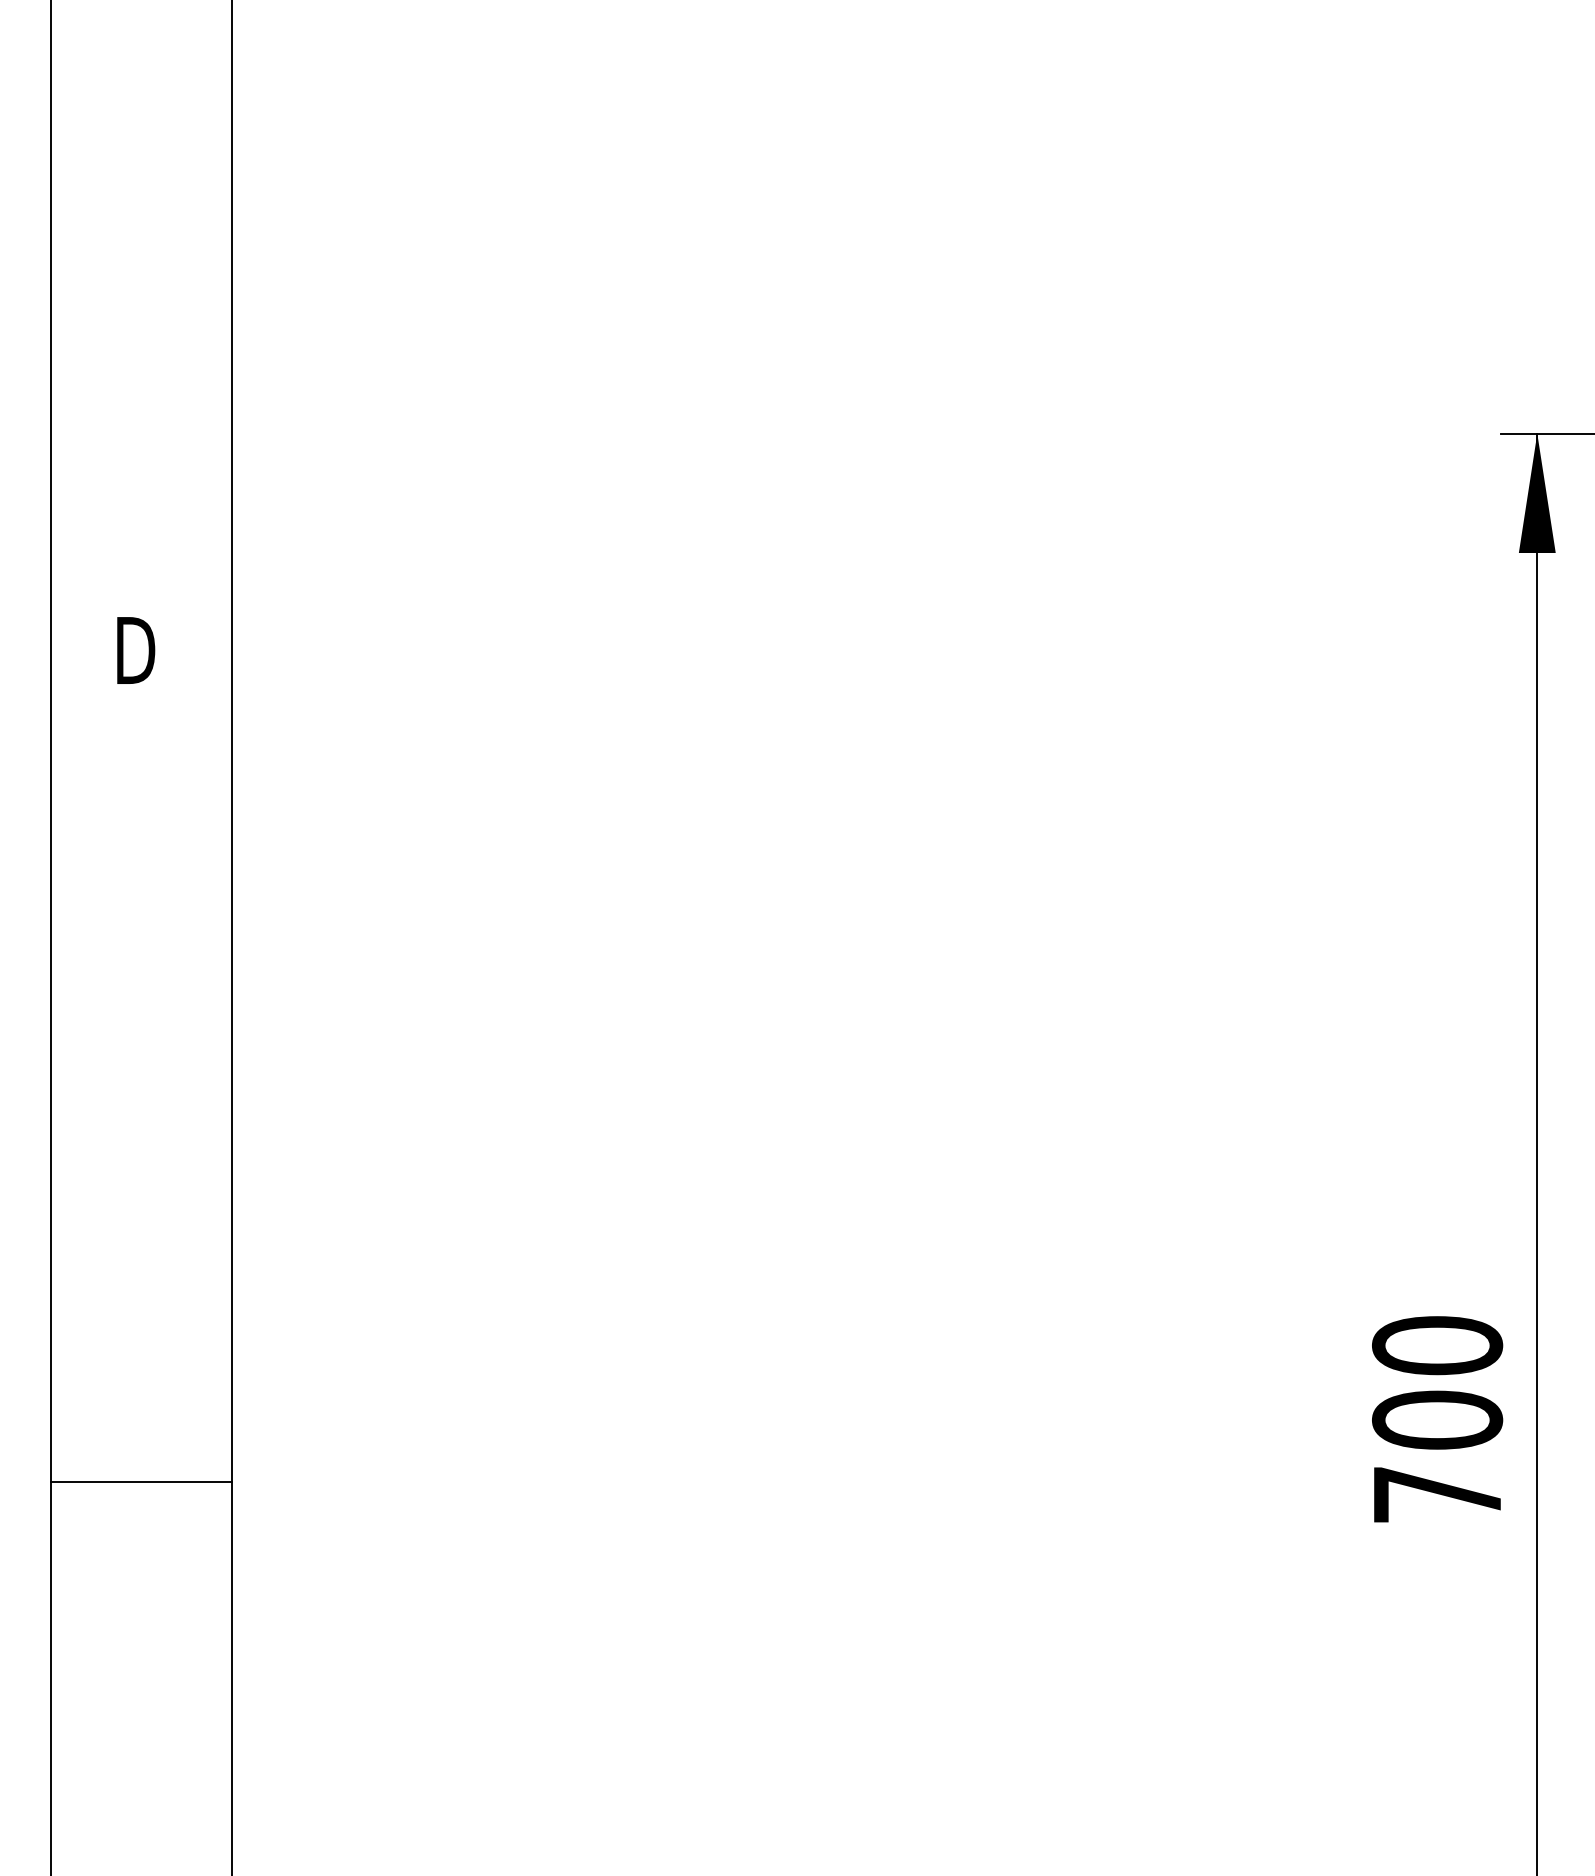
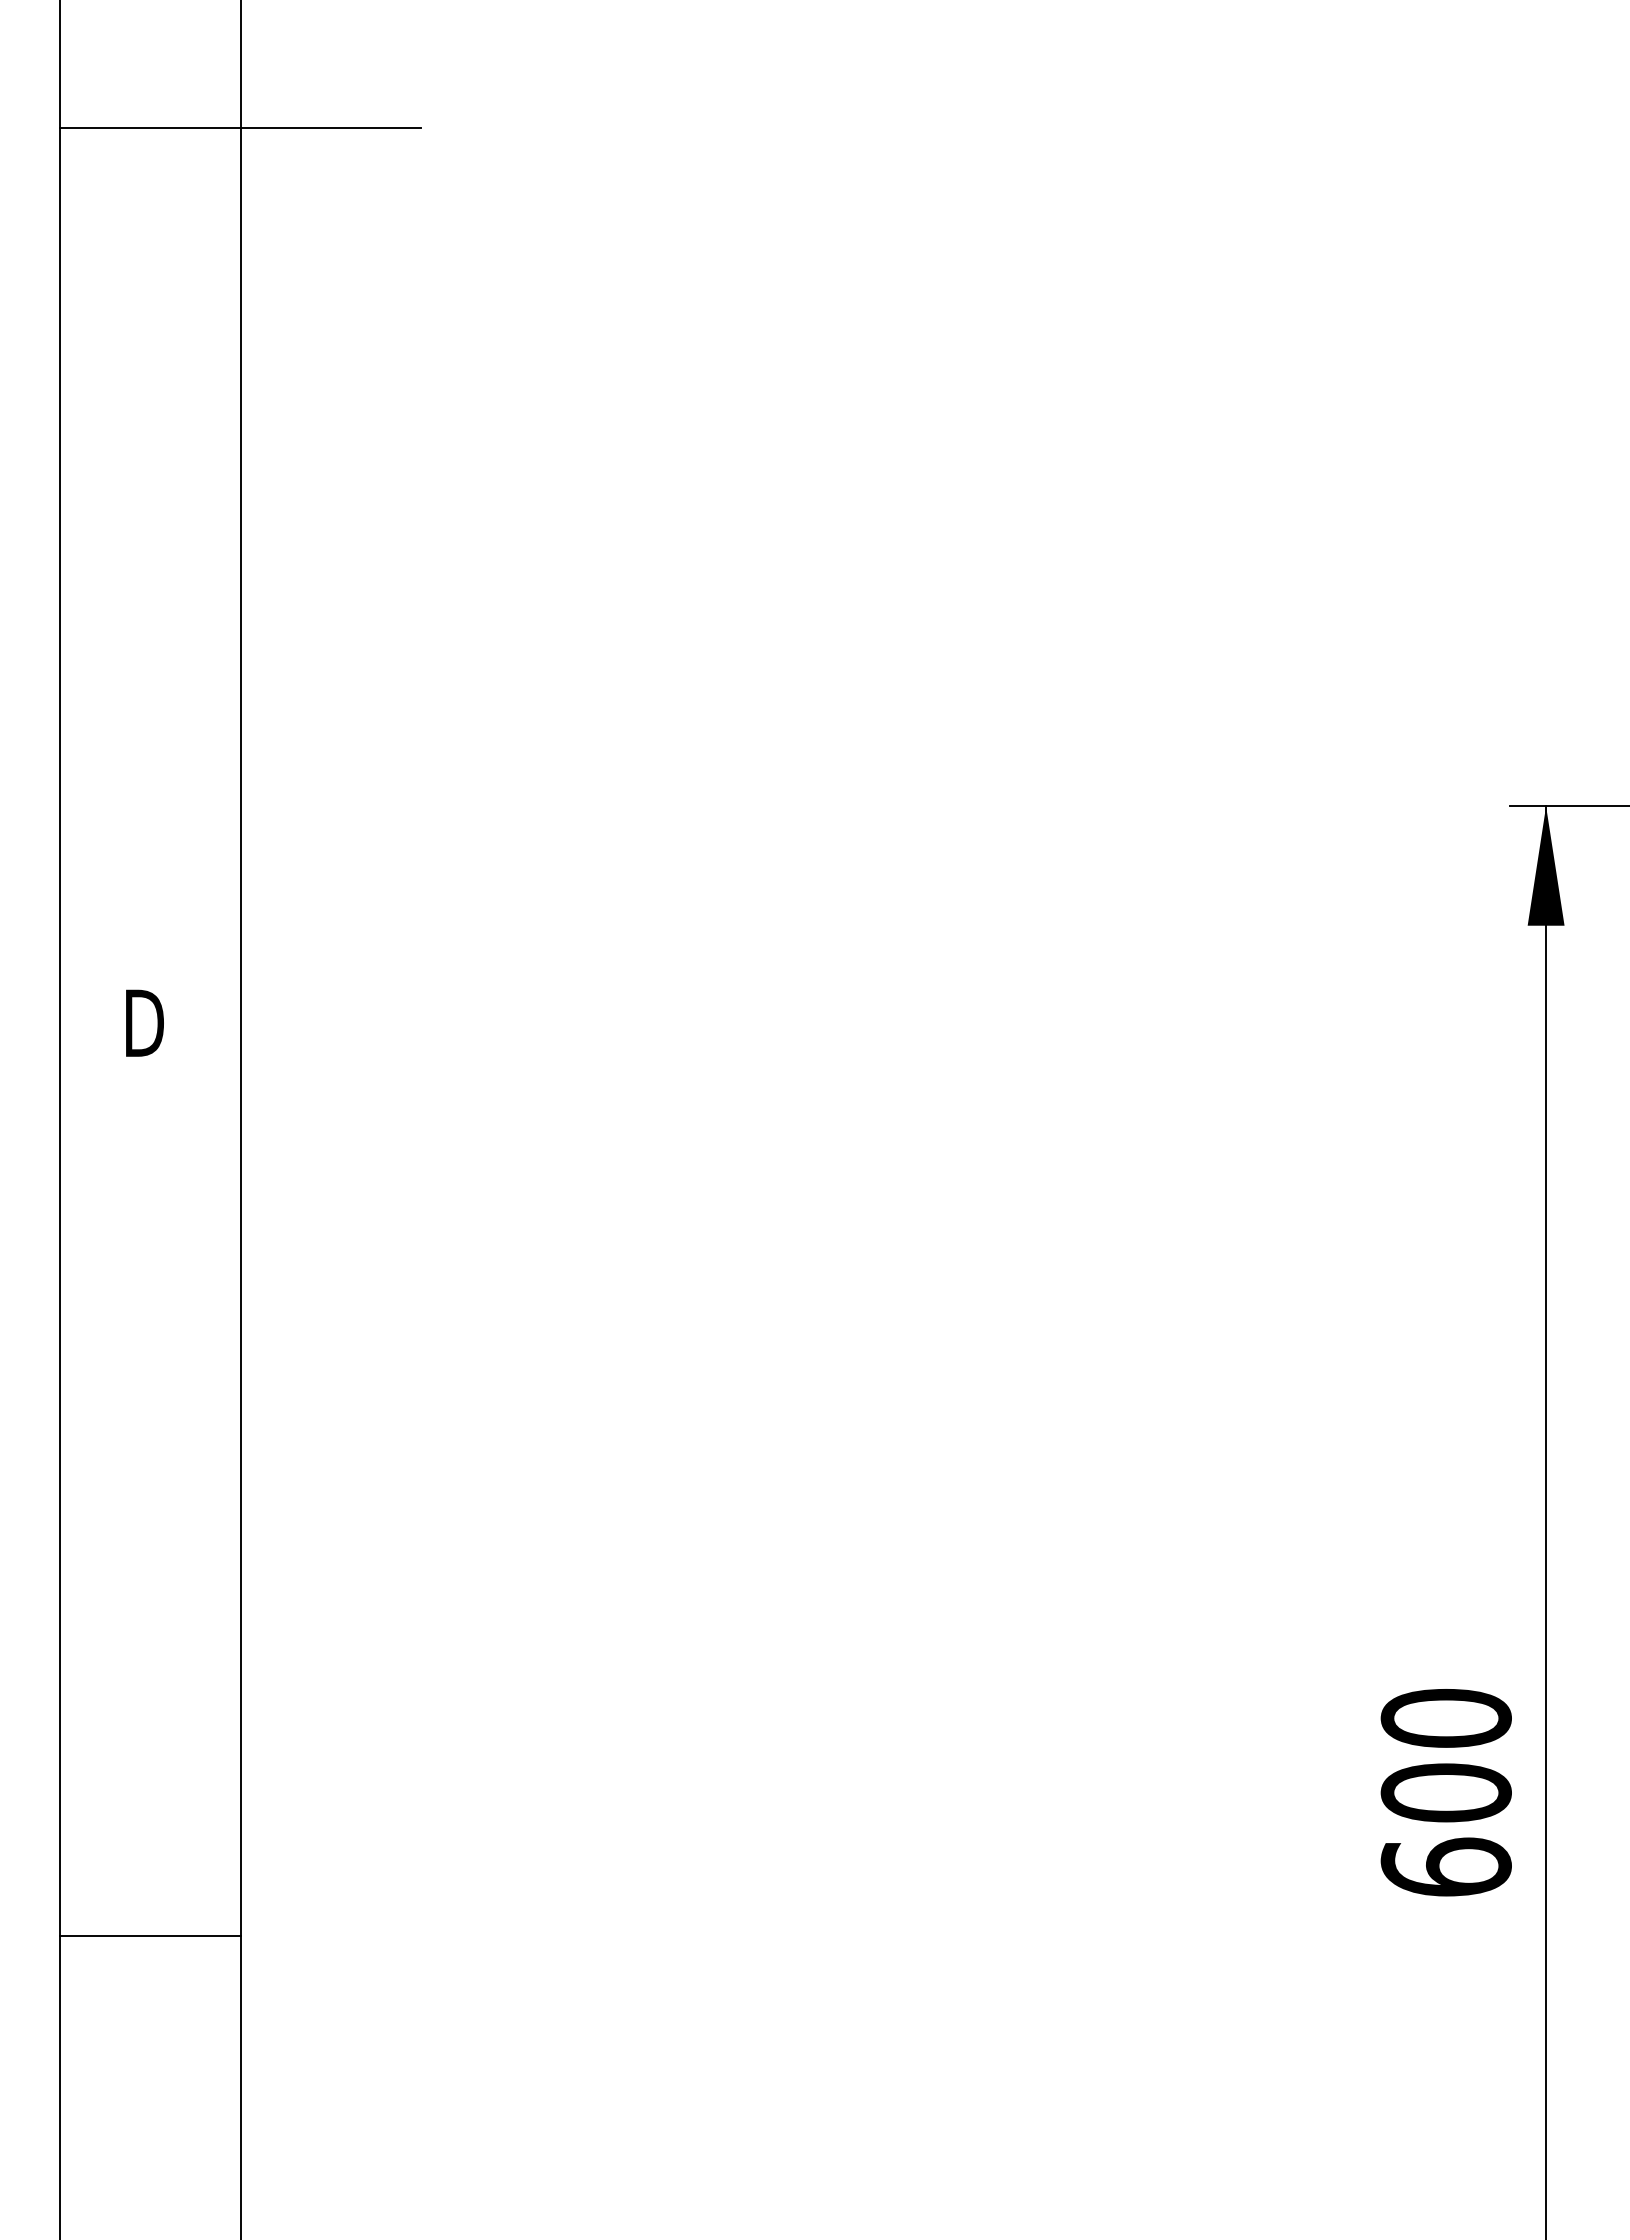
line: (140, 1482) -> (149, 1936), moved
text: (1436, 1493) -> (1445, 1866), 700 -> 600

